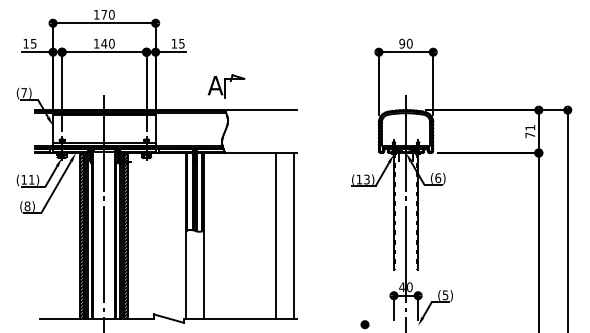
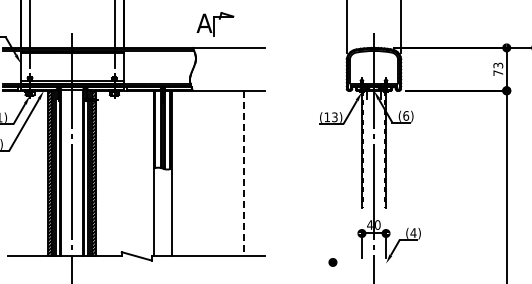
part: (226, 86) -> (215, 24), moved
text: (530, 127) -> (498, 65), 71 -> 73
line: (276, 235) -> (244, 173), solid -> dashed
line: (294, 235) -> (262, 173), removed
text: (445, 295) -> (413, 233), (5) -> (4)

